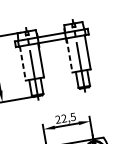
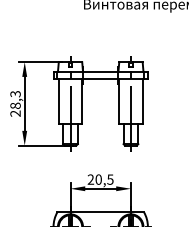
line: (69, 55) -> (119, 101), dashed -> solid
line: (22, 63) -> (58, 101), dashed -> solid
text: (63, 118) -> (98, 179), 22,5 -> 20,5

